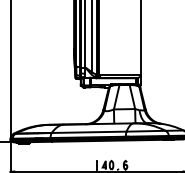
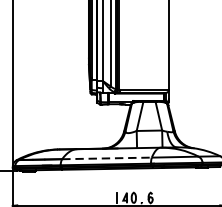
line: (89, 132) -> (107, 158), solid -> dashed

